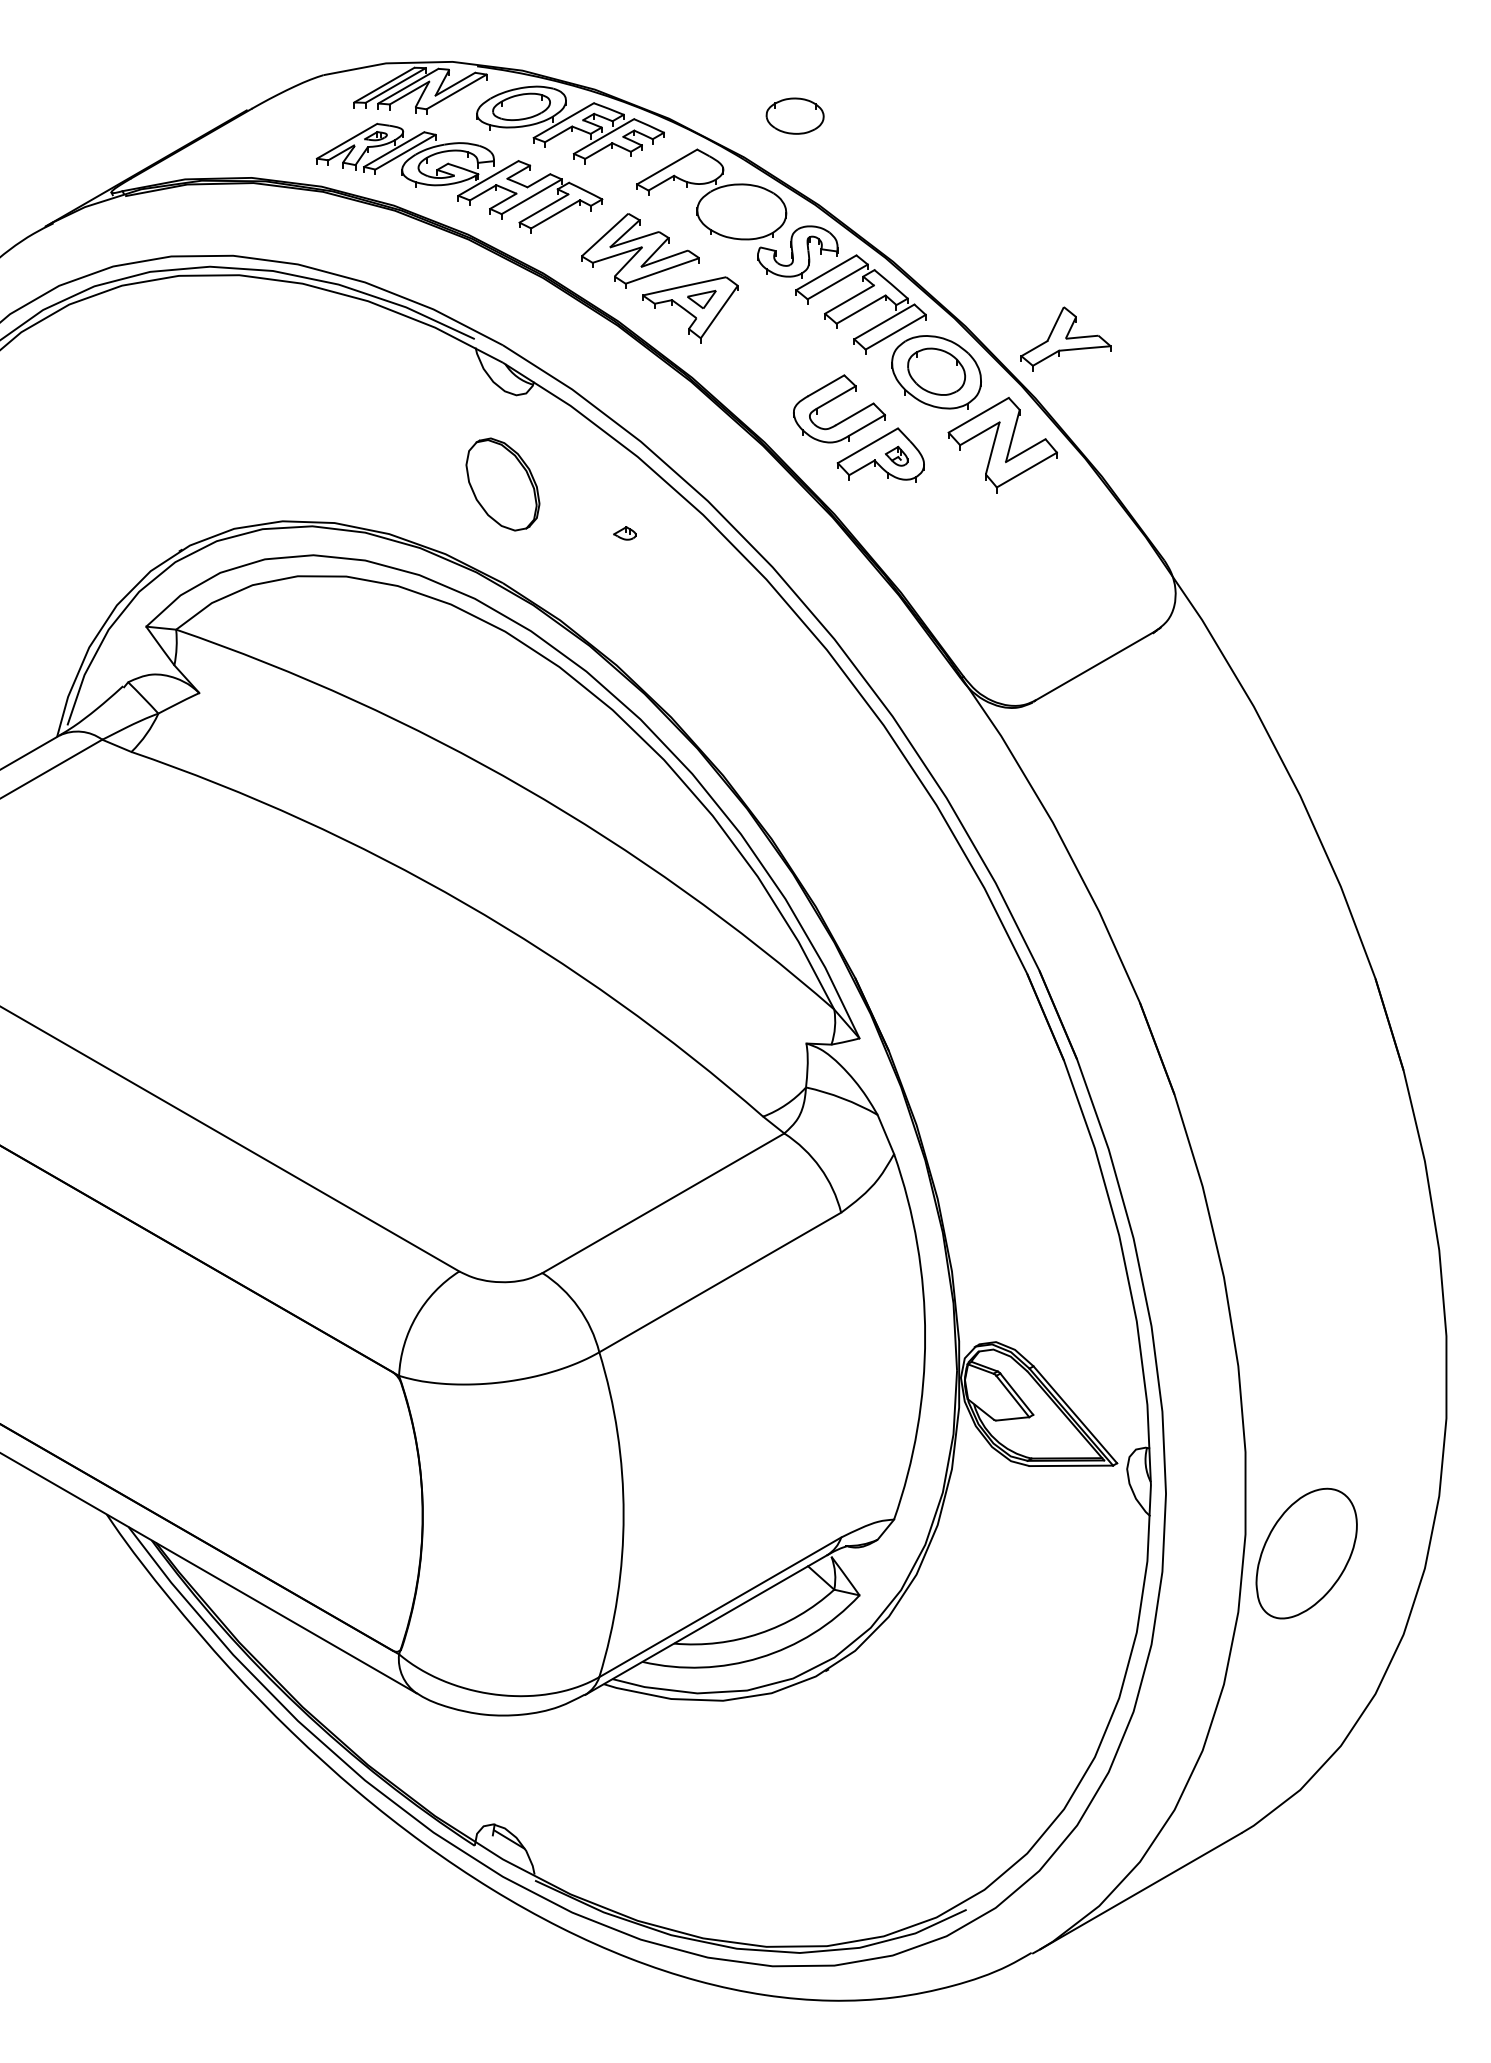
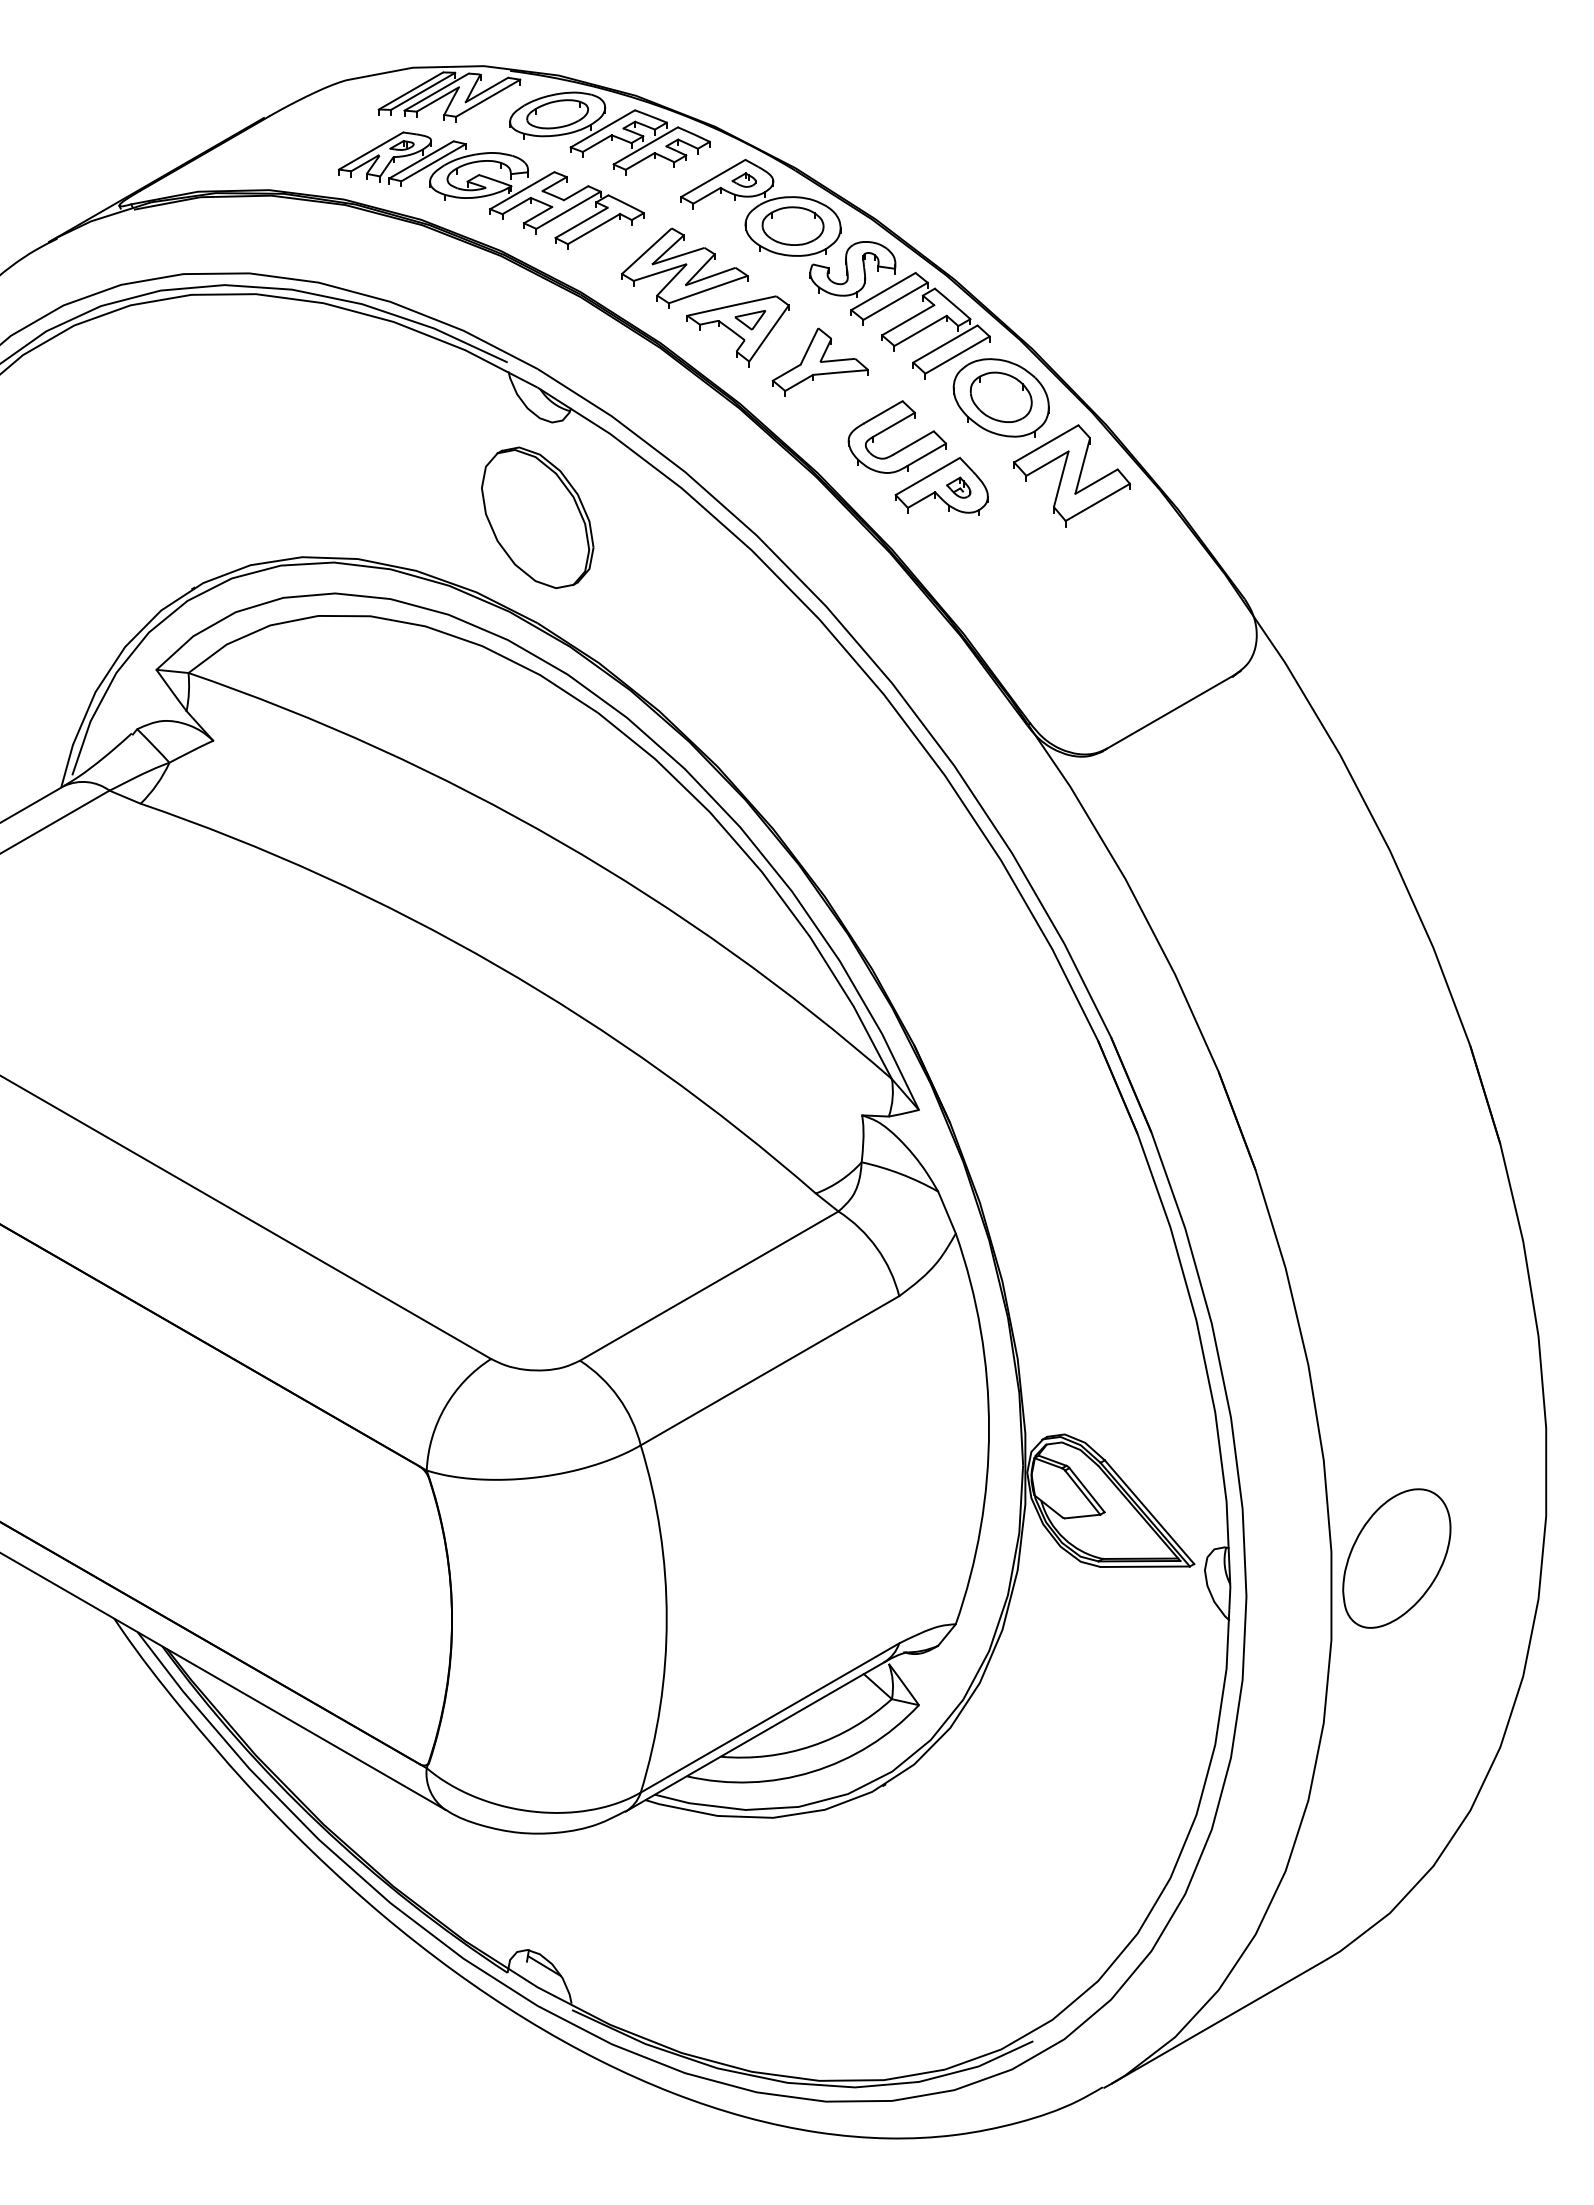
part: (794, 115) -> (792, 225), moved
part: (1065, 338) -> (819, 361), moved
part: (502, 484) -> (537, 517), size x1.43
part: (624, 532) -> (743, 179), moved
part: (1306, 1553) -> (1396, 1558), moved

